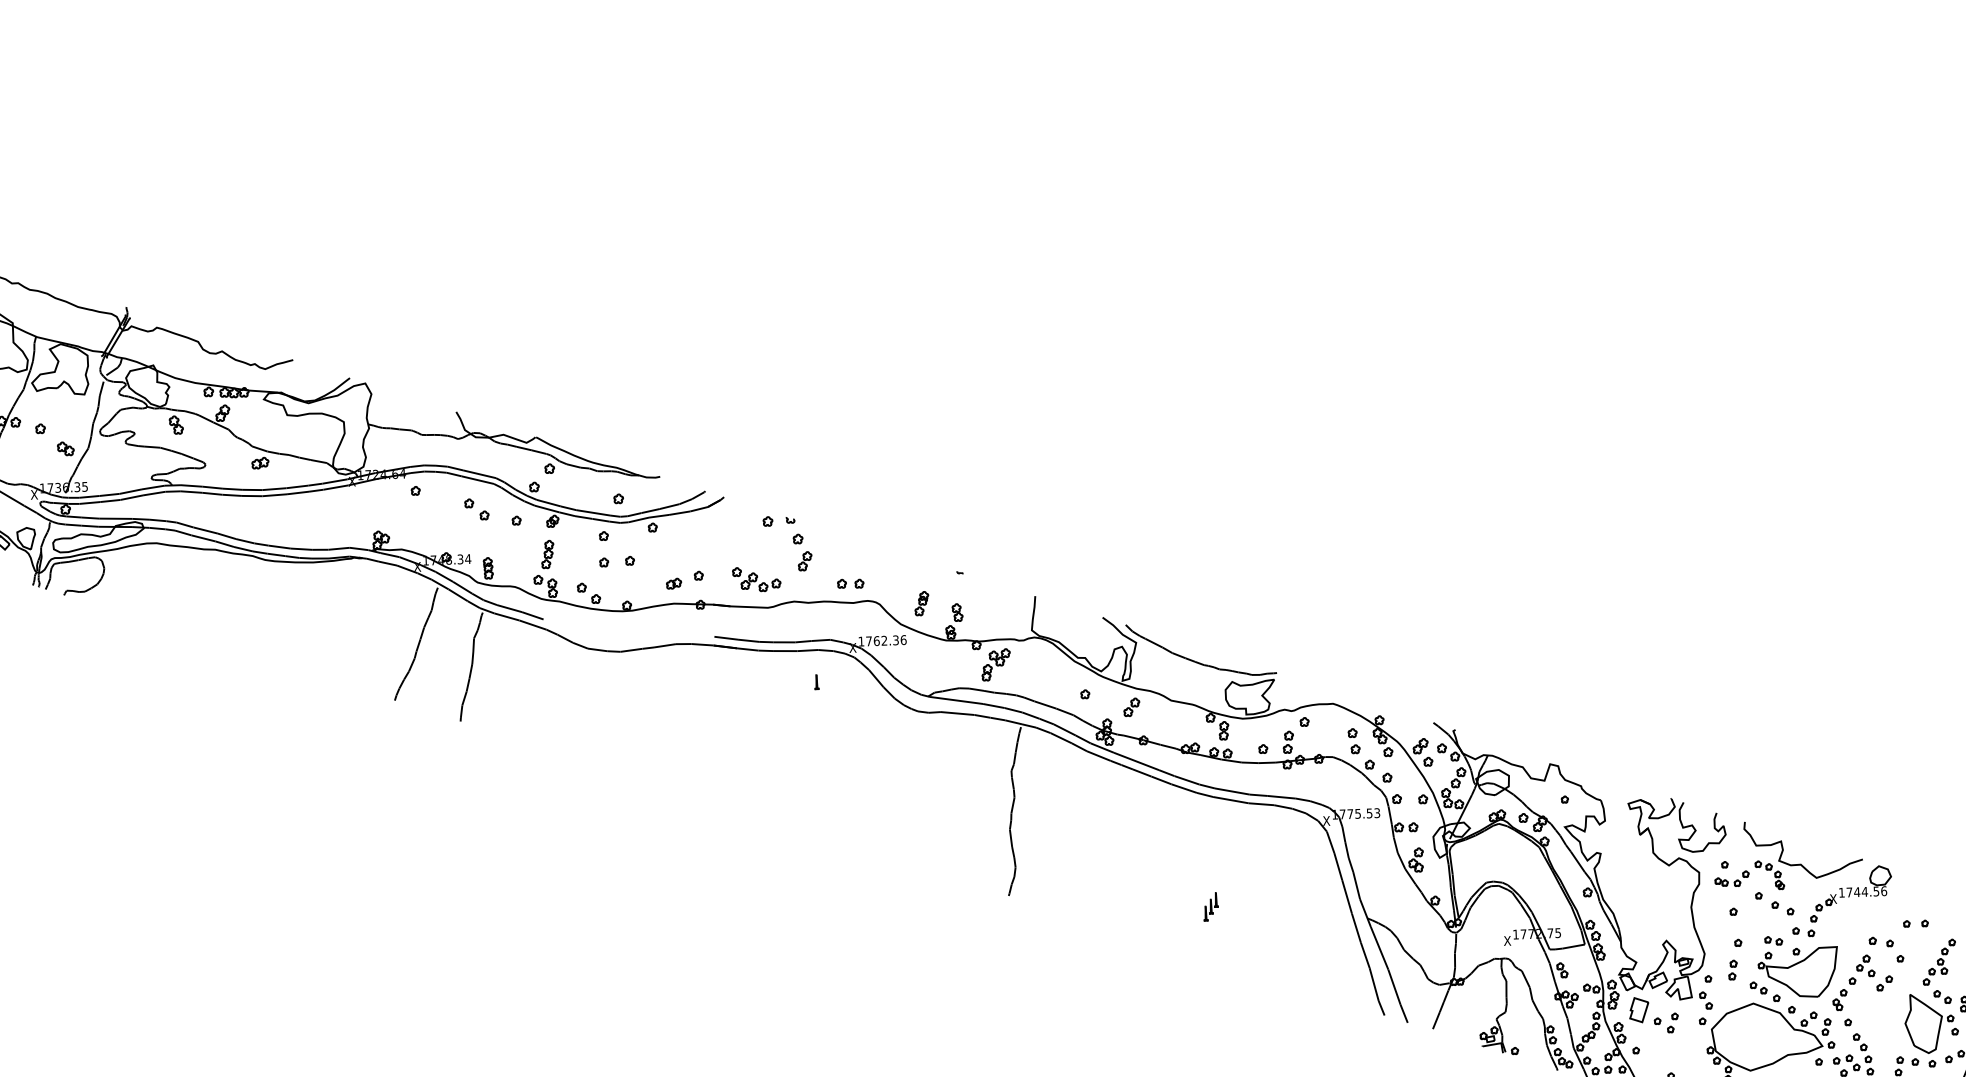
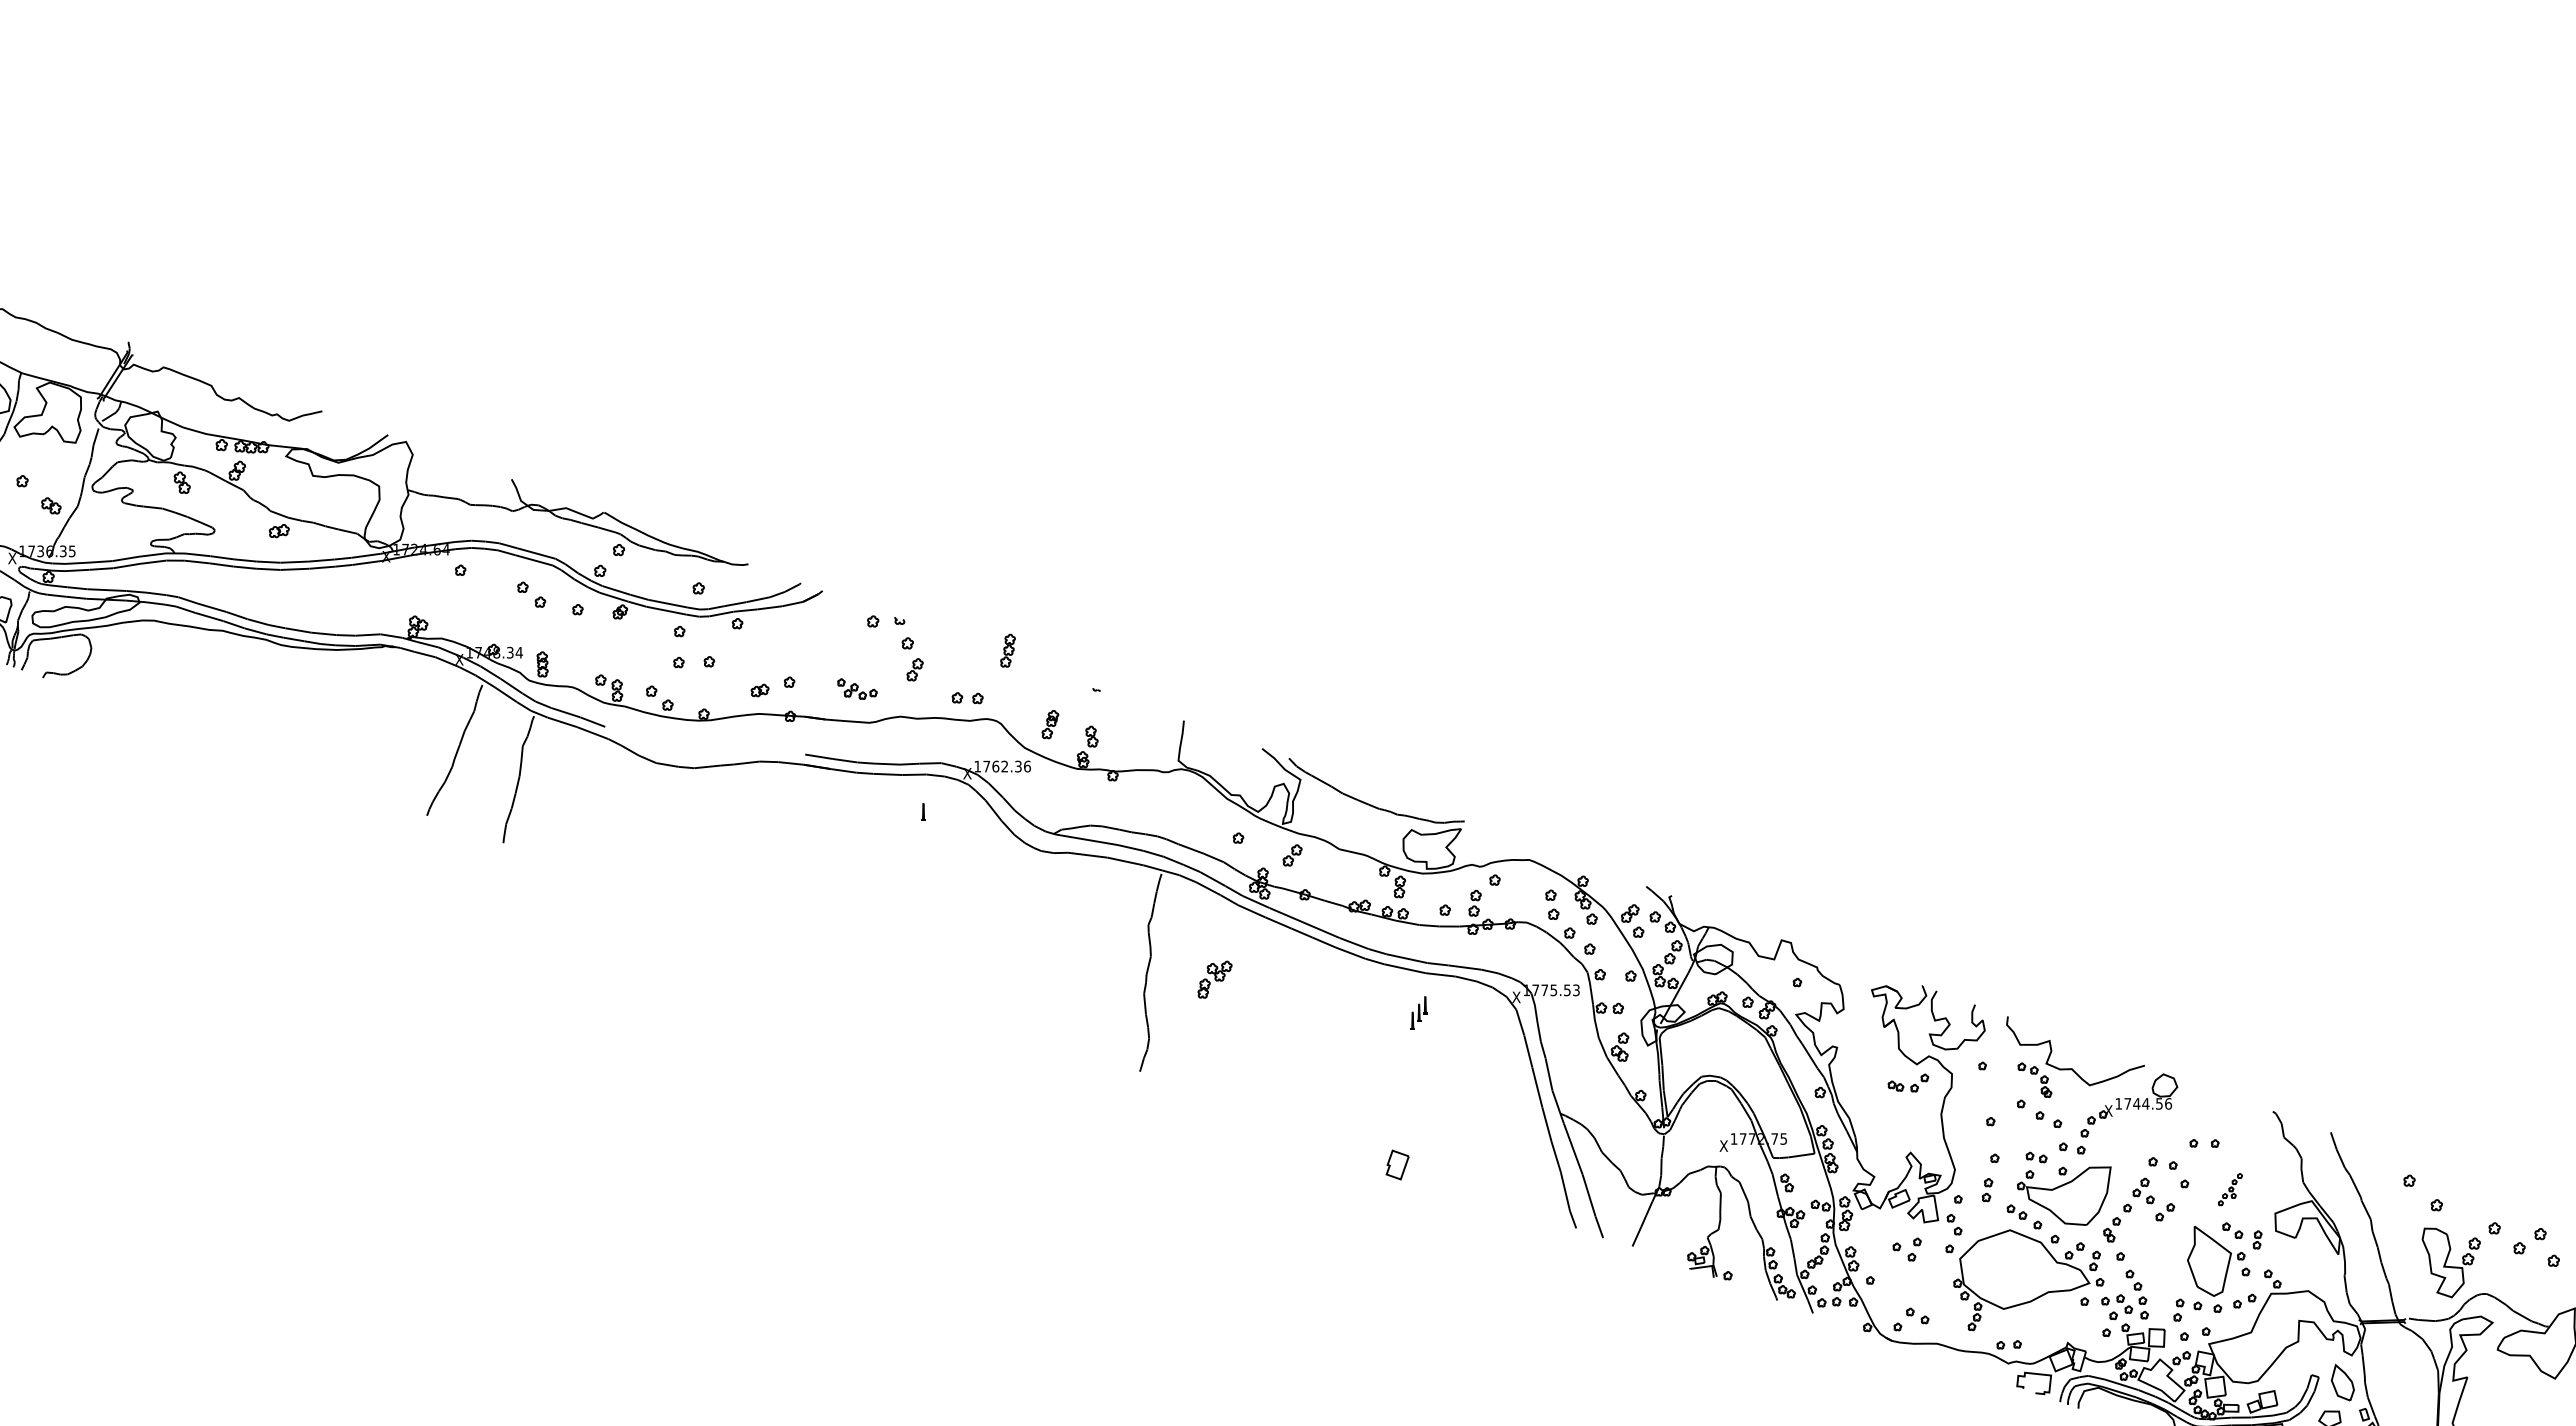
part: (547, 554) -> (1007, 650), moved
part: (756, 579) -> (857, 689), size x0.7
part: (995, 664) -> (1214, 979), moved
part: (1732, 878) -> (1908, 1082), moved
part: (1210, 906) -> (1418, 1012), moved
part: (1939, 962) -> (2230, 1189), size x0.6
part: (1639, 1009) -> (1397, 1164), moved

